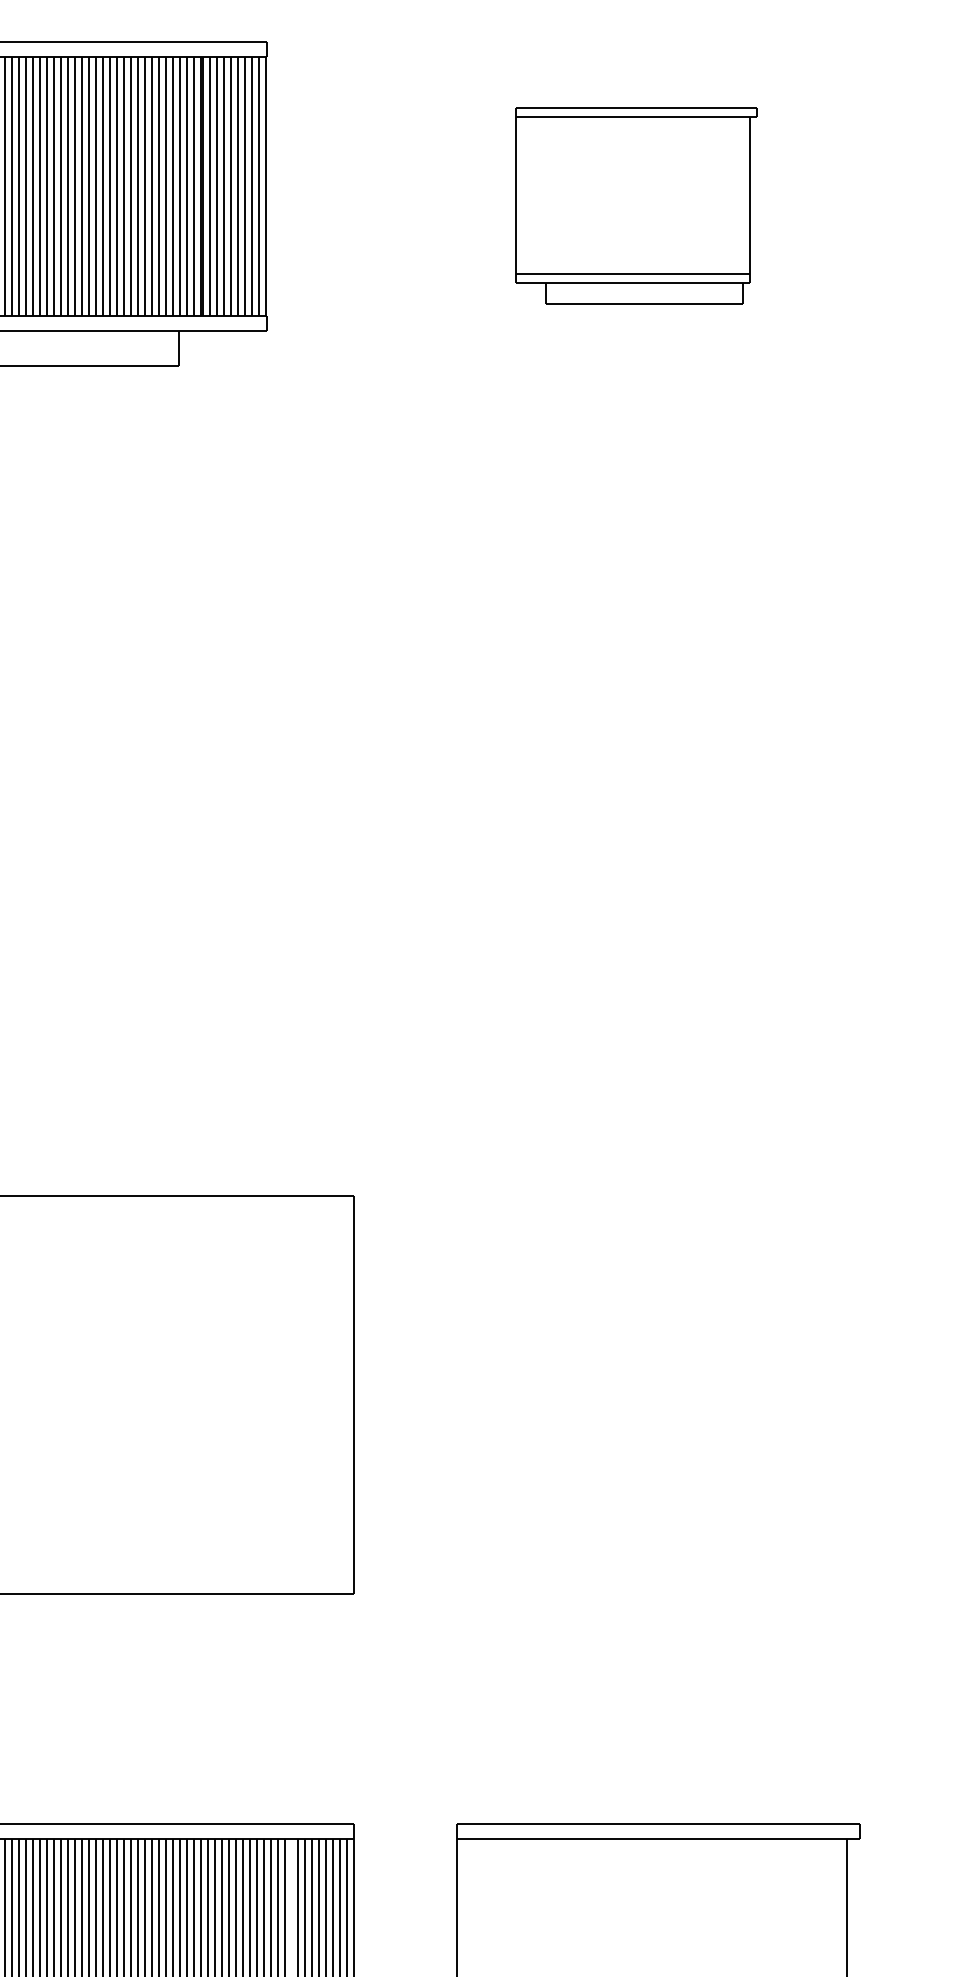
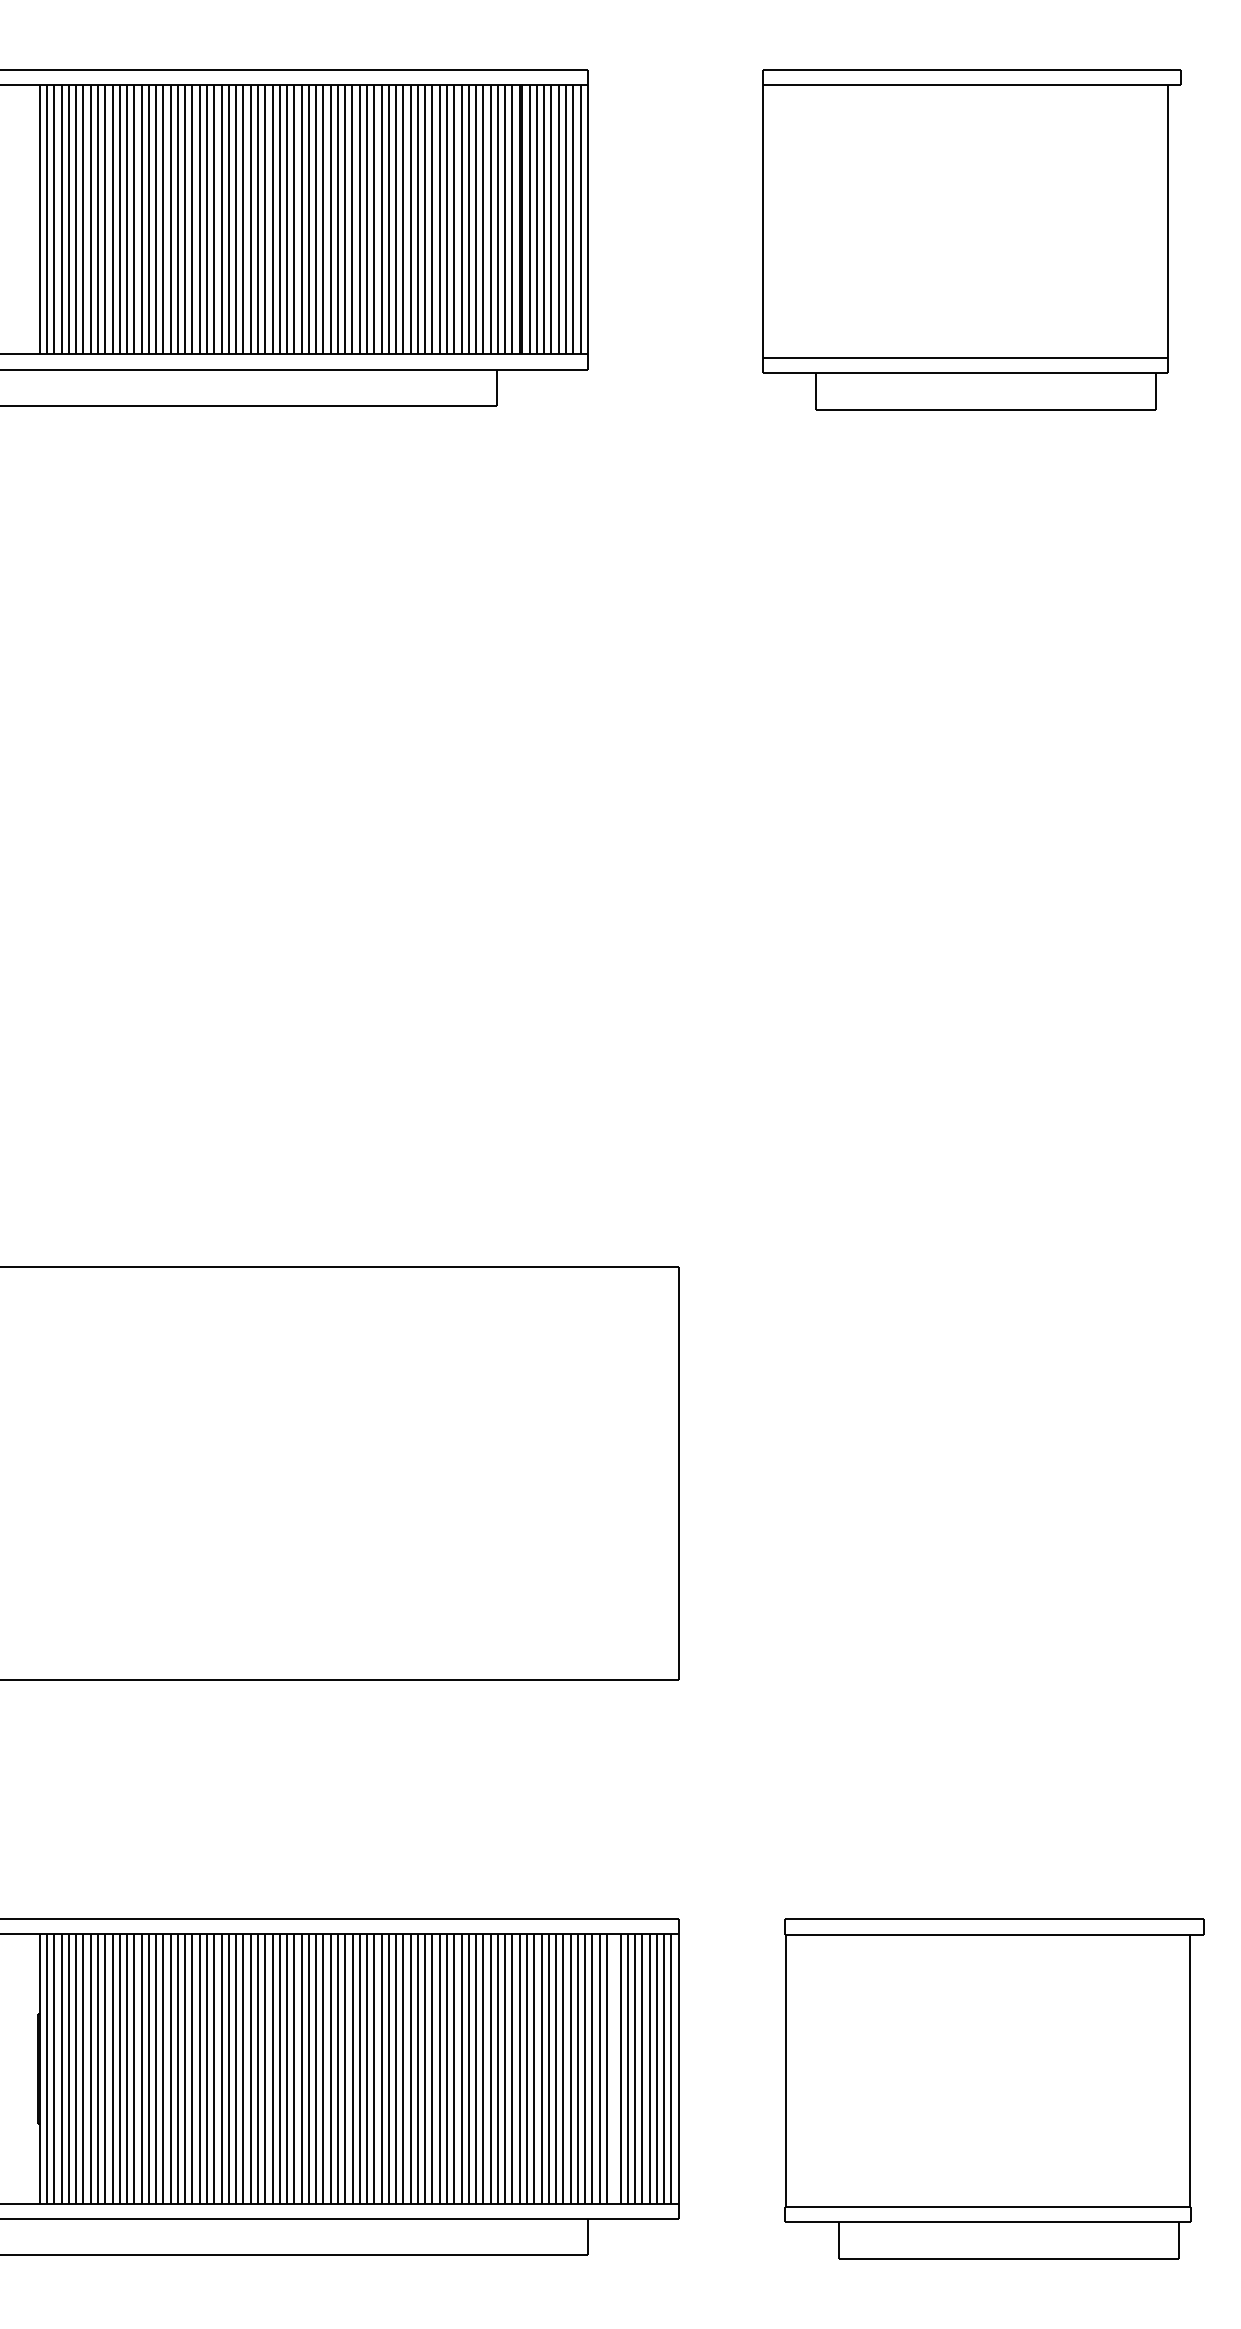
part: (636, 205) -> (971, 239), size x1.67

